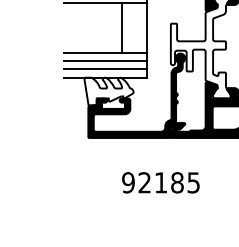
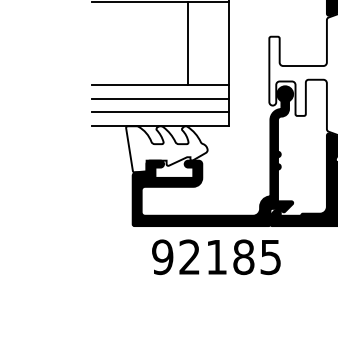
text: (160, 182) -> (215, 256), moved

